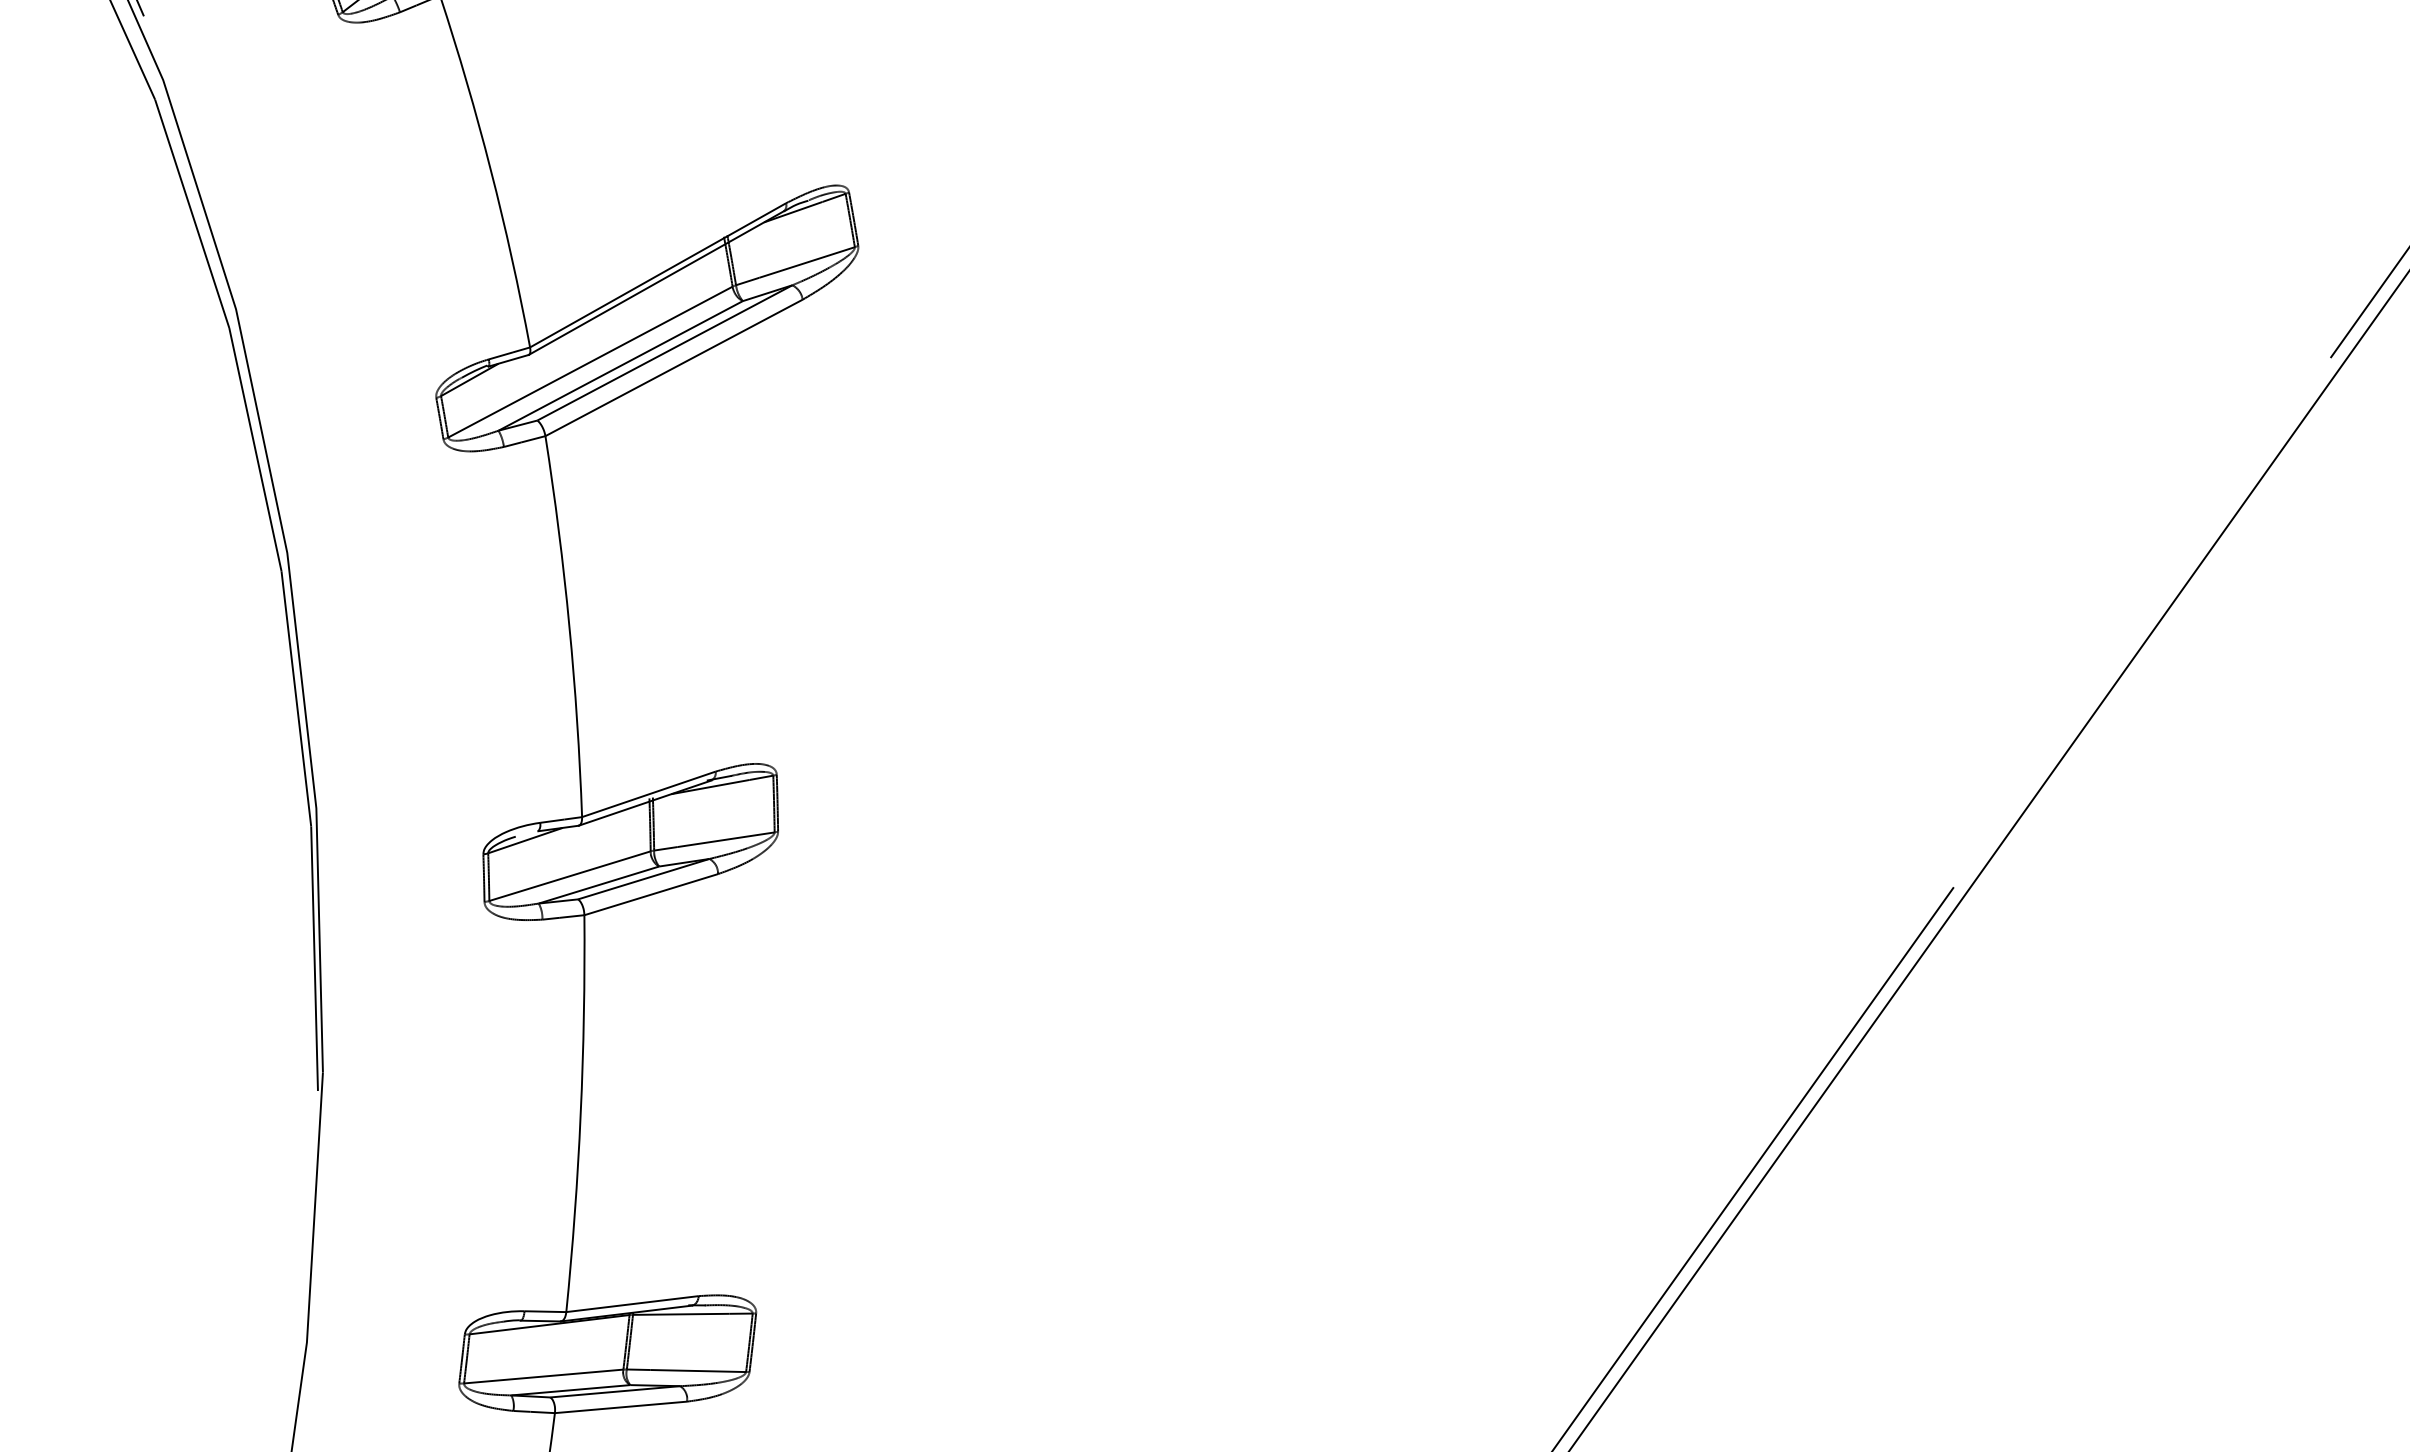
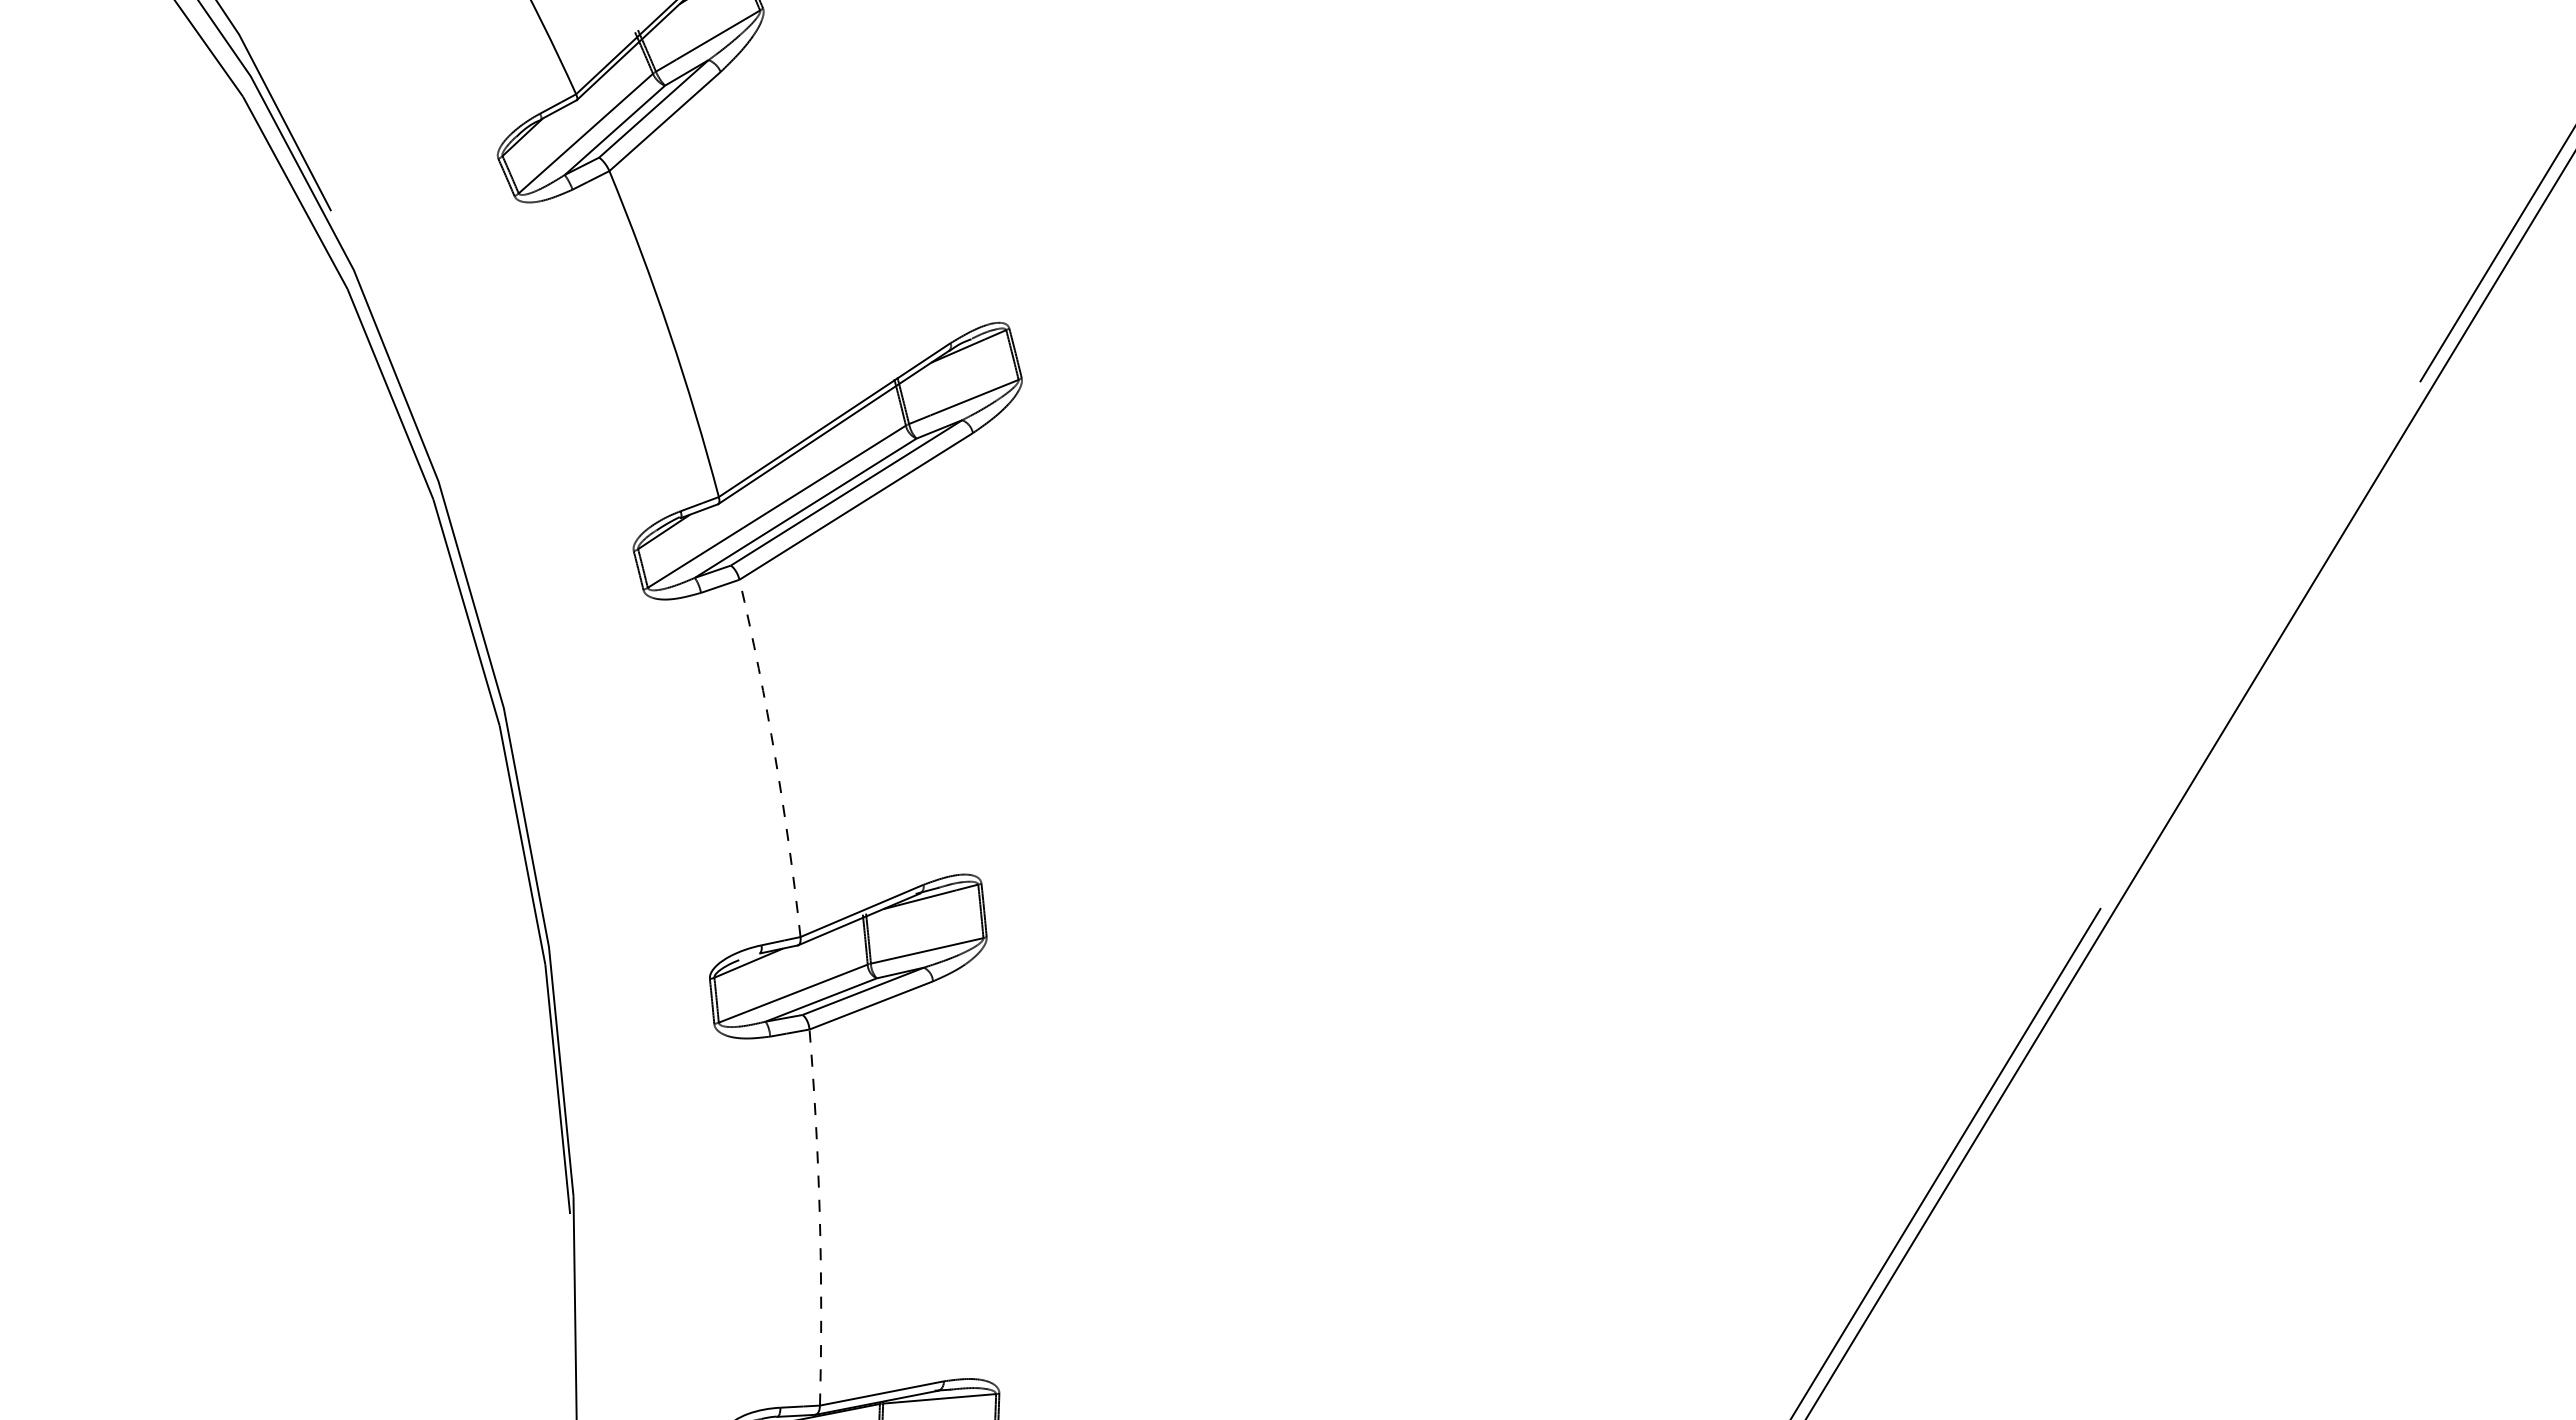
arc: (569, 626) -> (775, 757), solid -> dashed
arc: (580, 1113) -> (819, 1217), solid -> dashed

